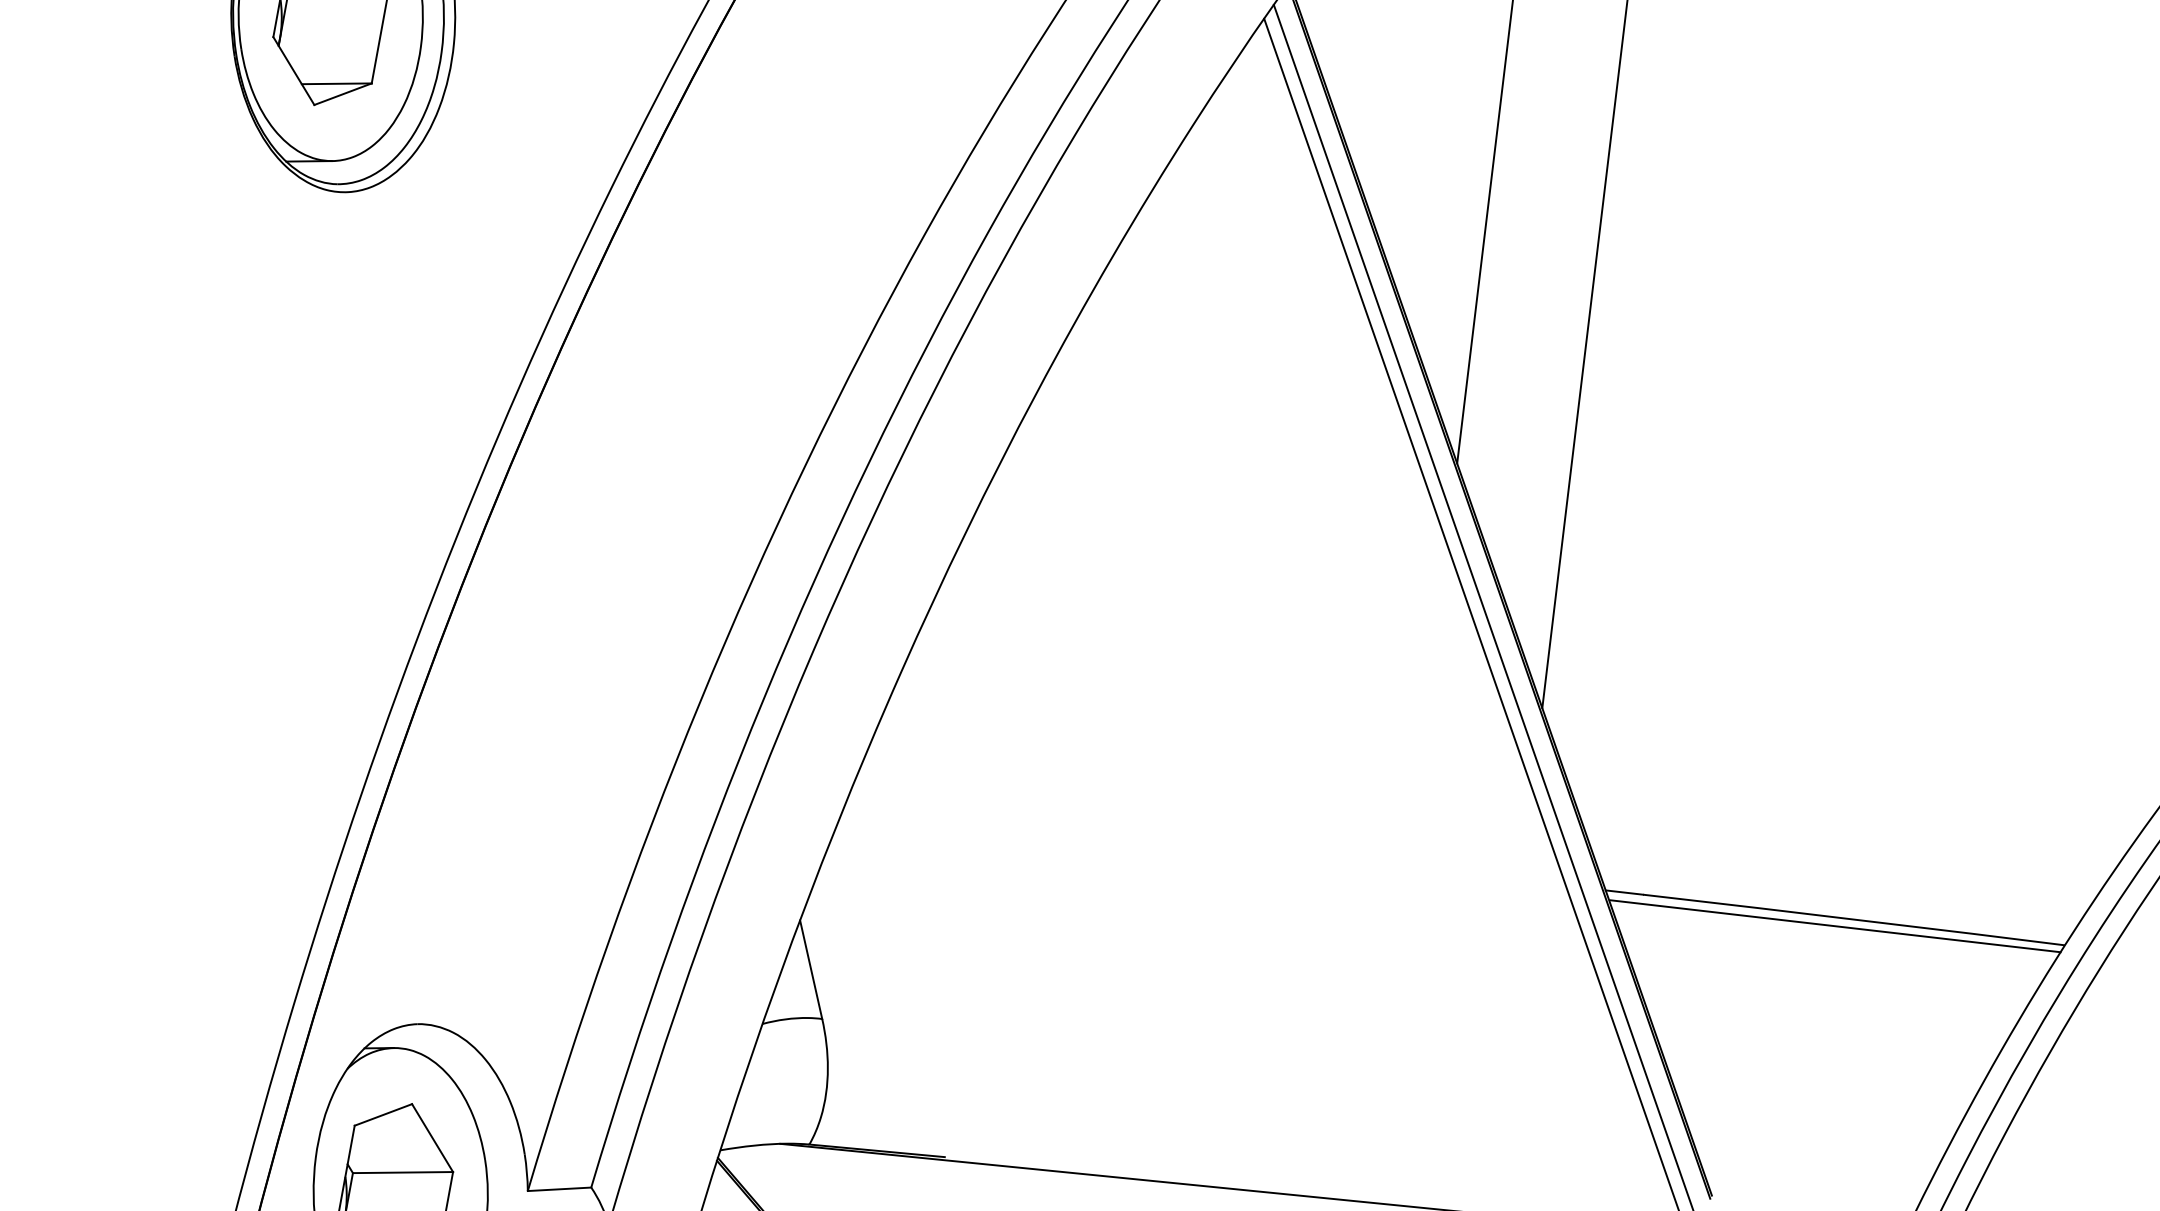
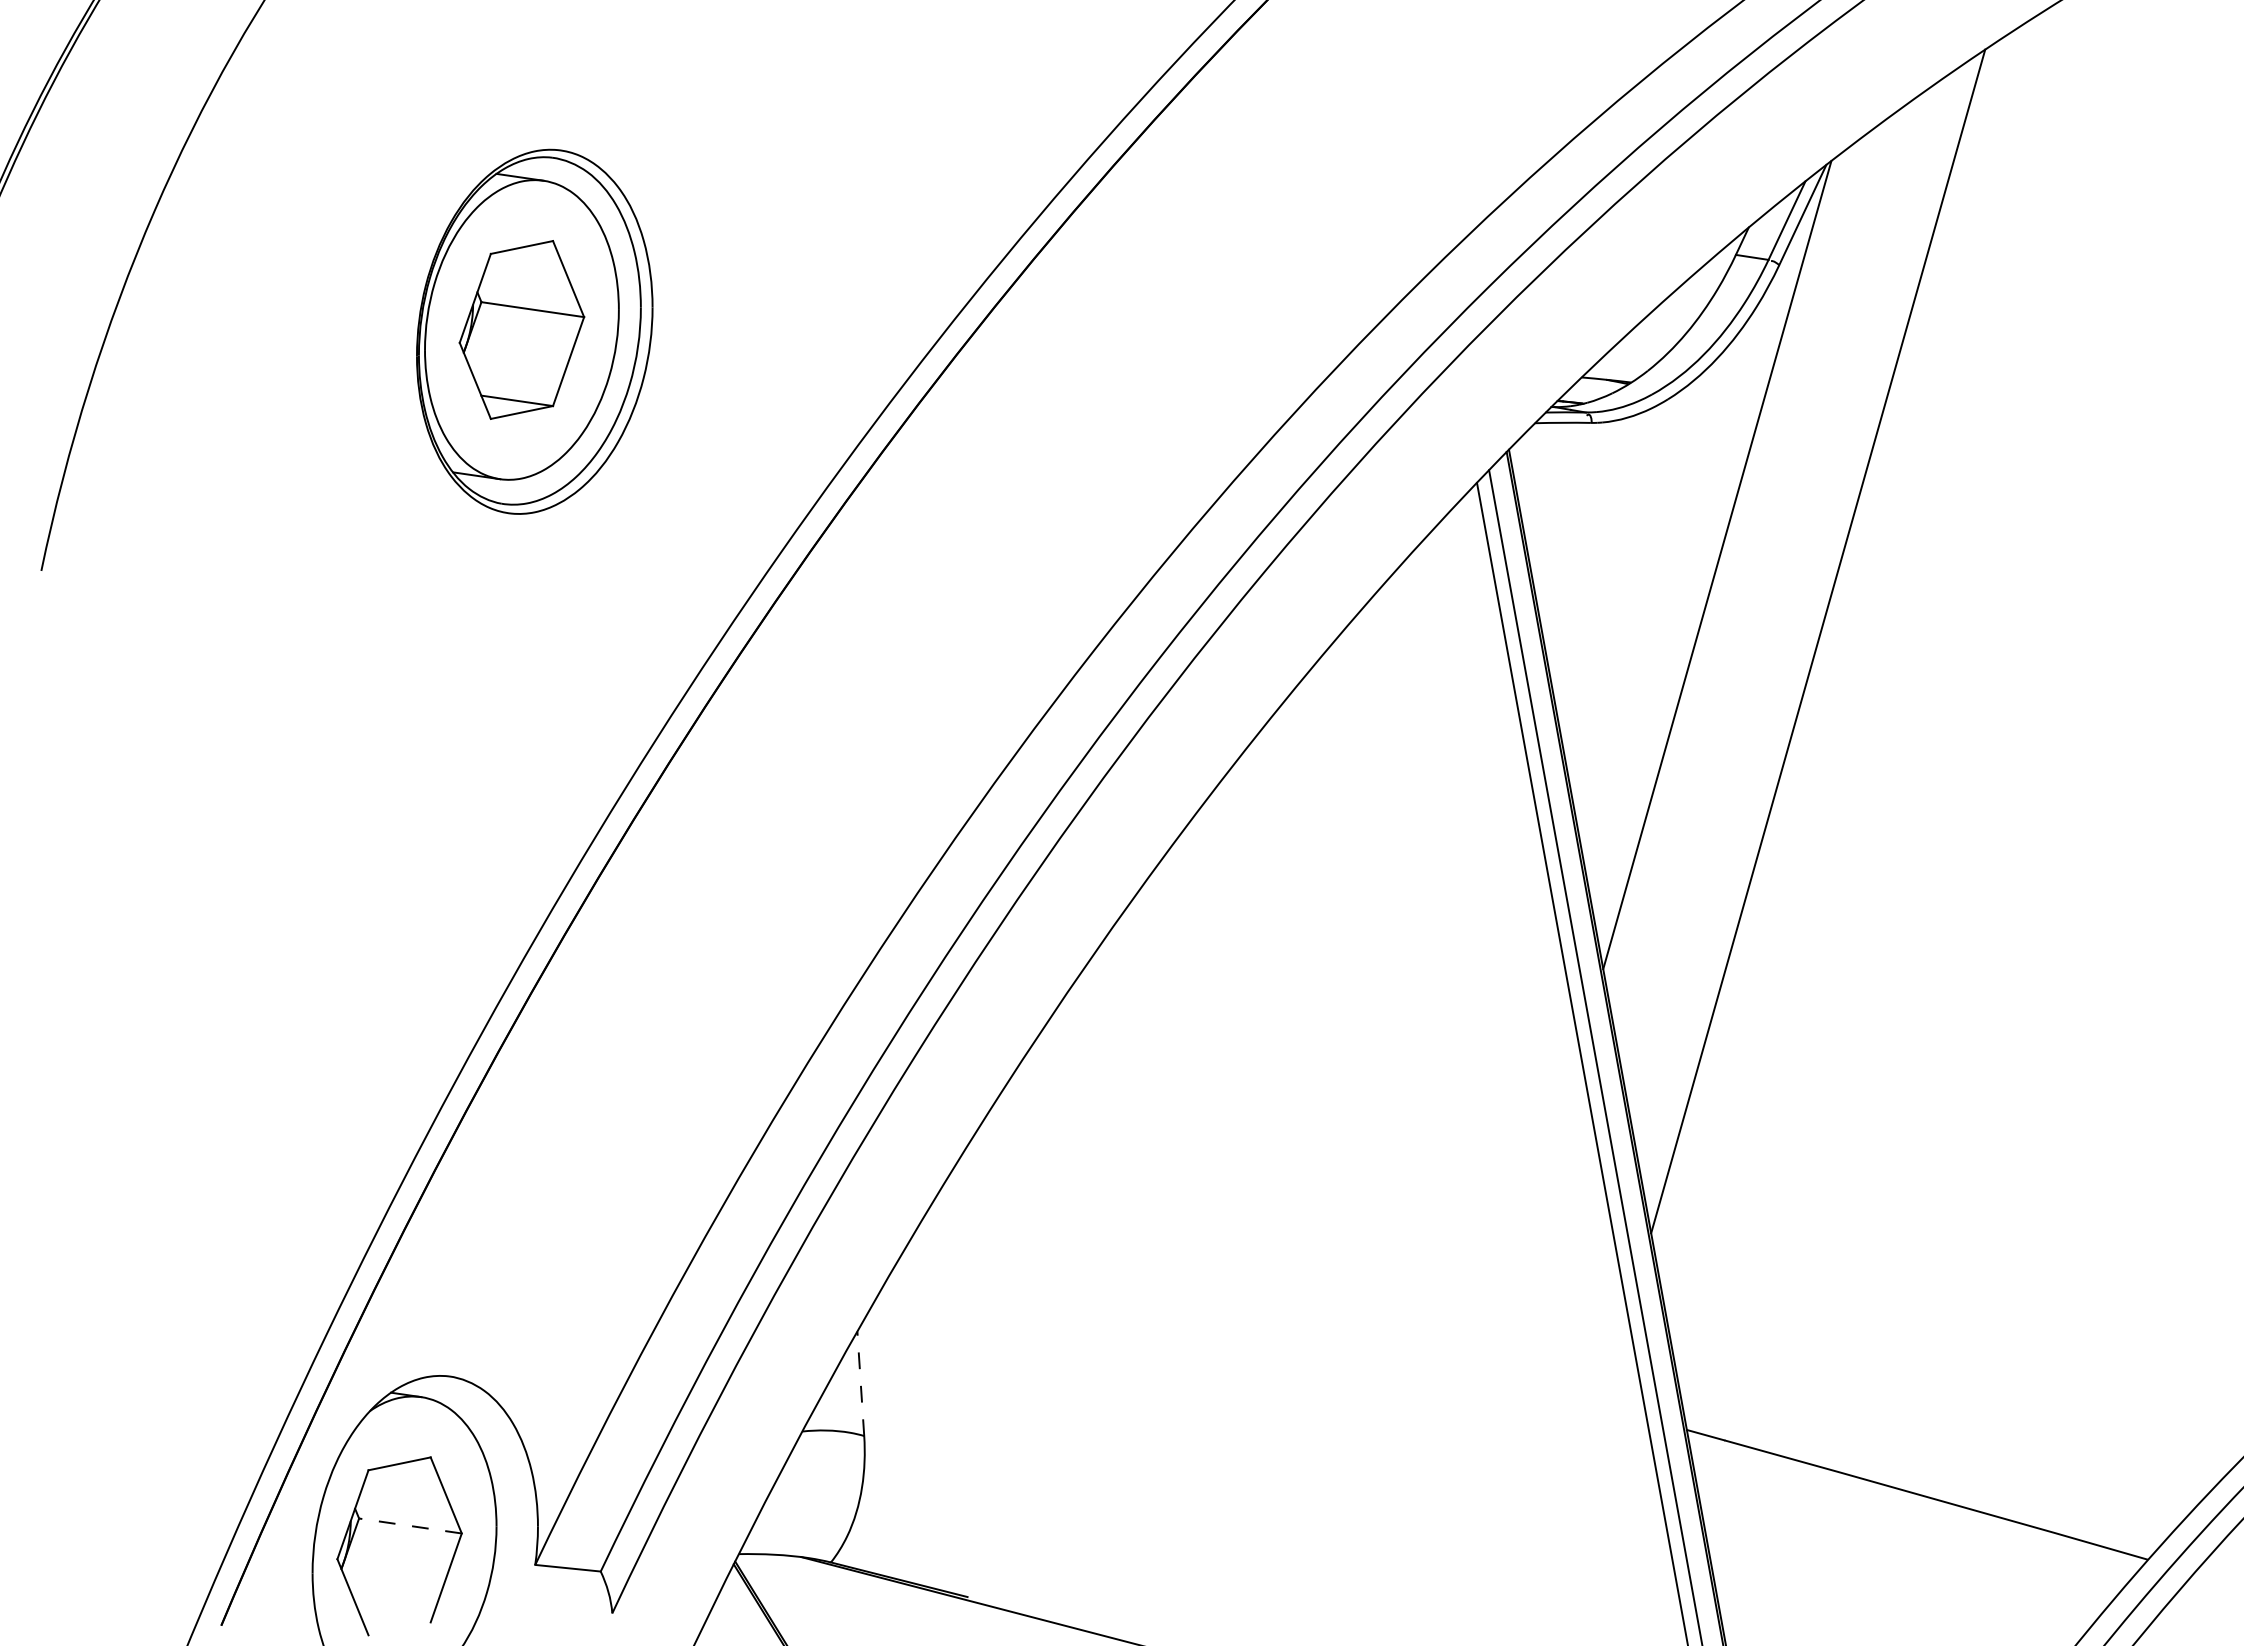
line: (1835, 926) -> (1916, 1503), removed
line: (810, 969) -> (860, 1383), solid -> dashed
line: (403, 1173) -> (410, 1526), solid -> dashed

